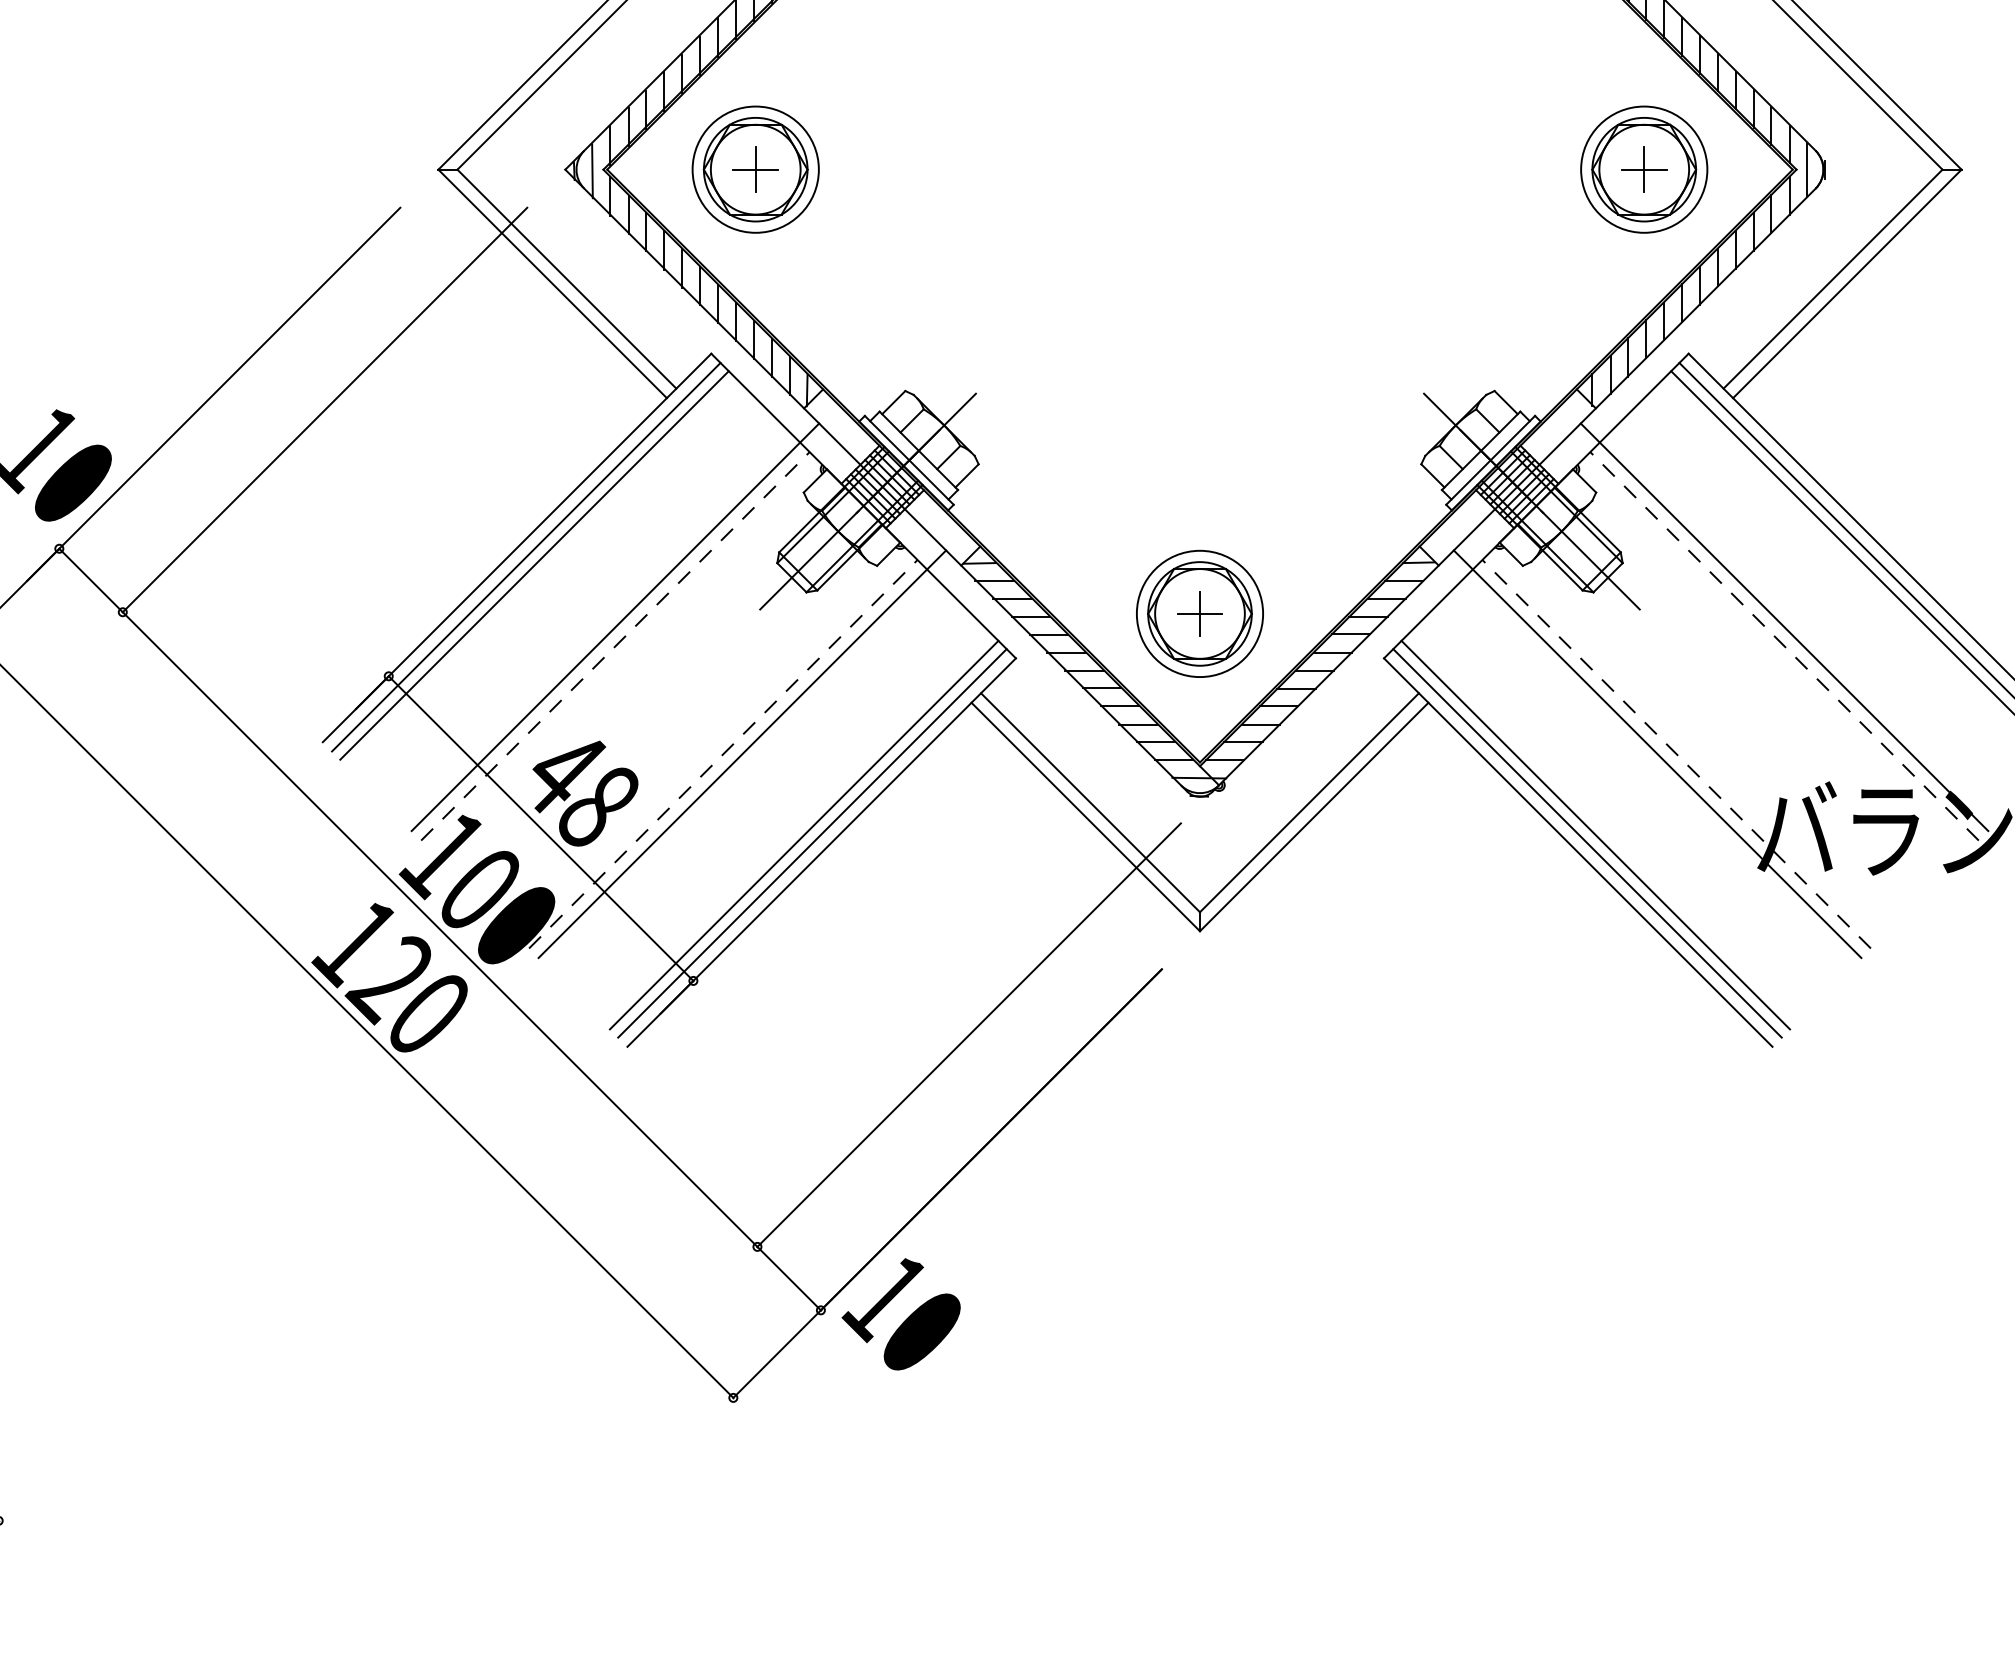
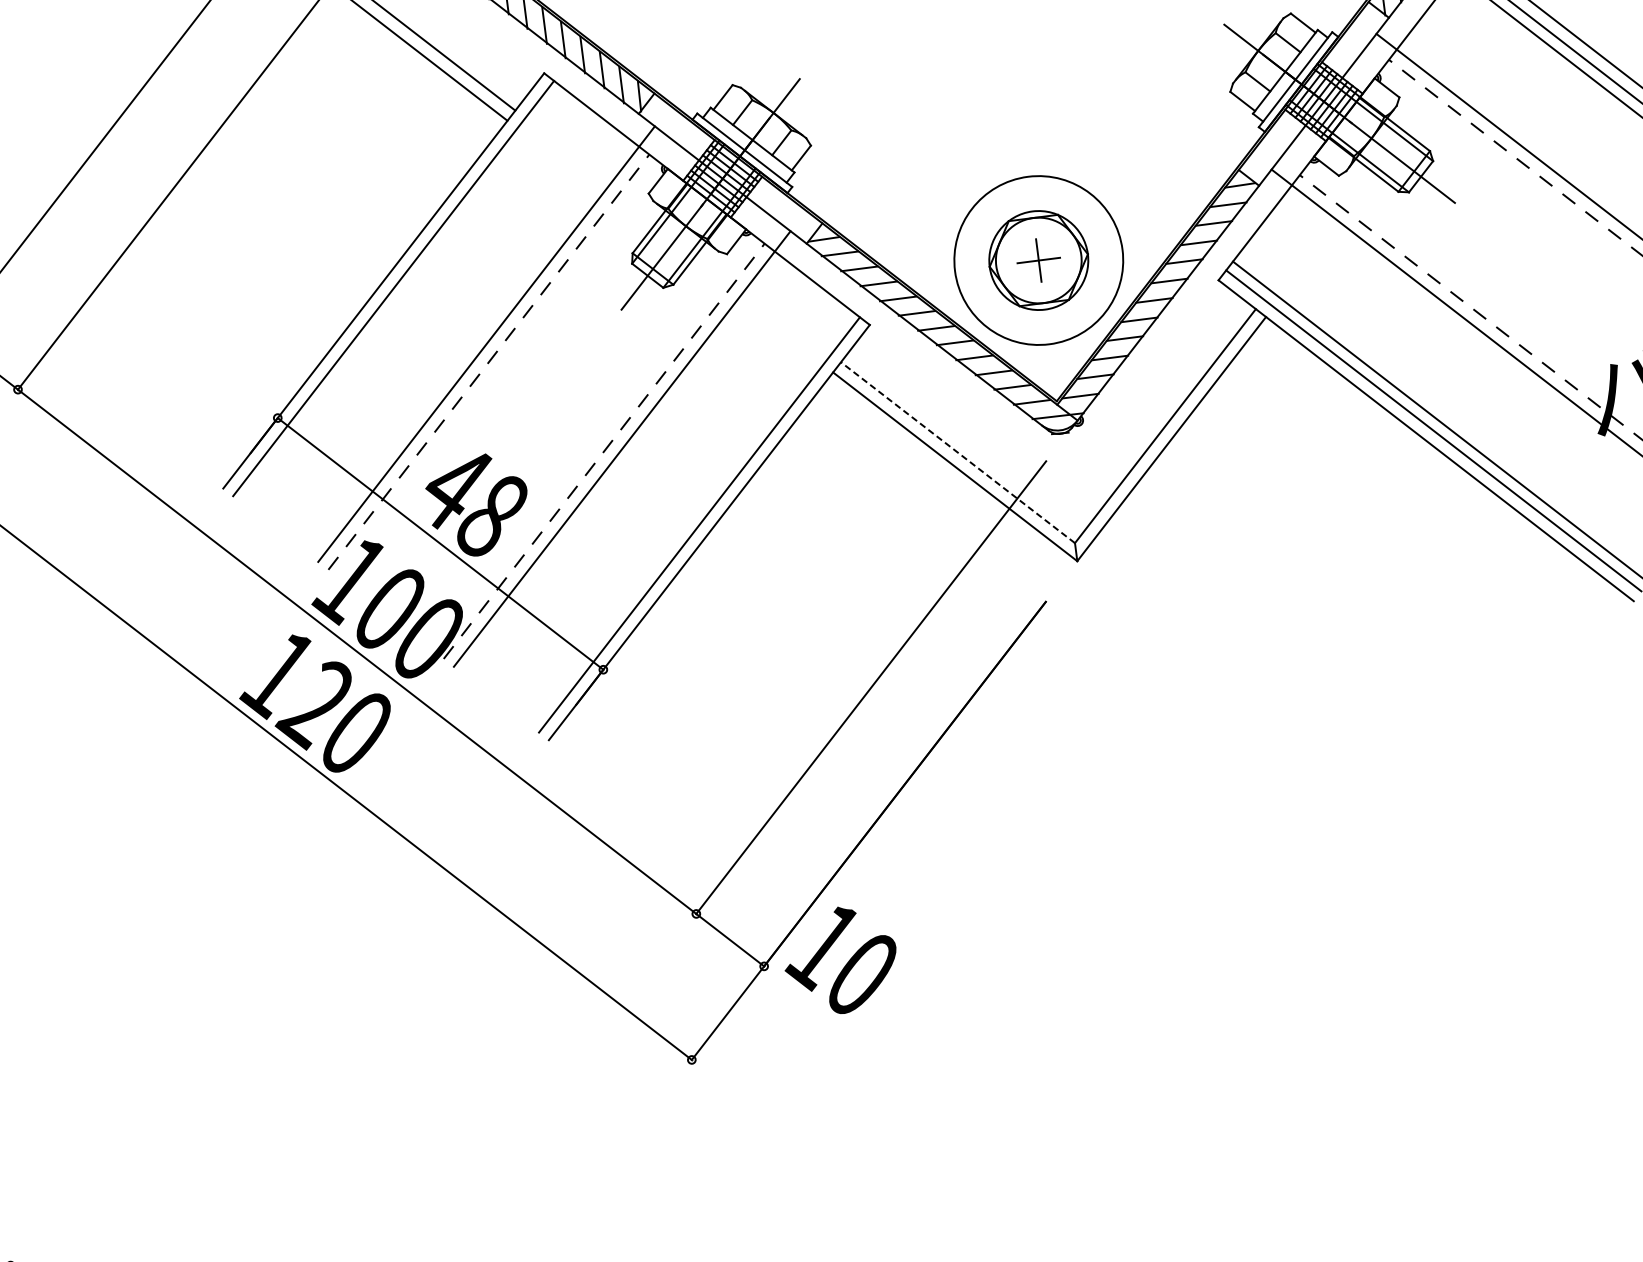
line: (534, 565) -> (402, 295), removed
circle: (1199, 613) -> (1038, 260), size x1.4
line: (1090, 802) -> (957, 452), solid -> dashed
line: (803, 834) -> (689, 517), removed

